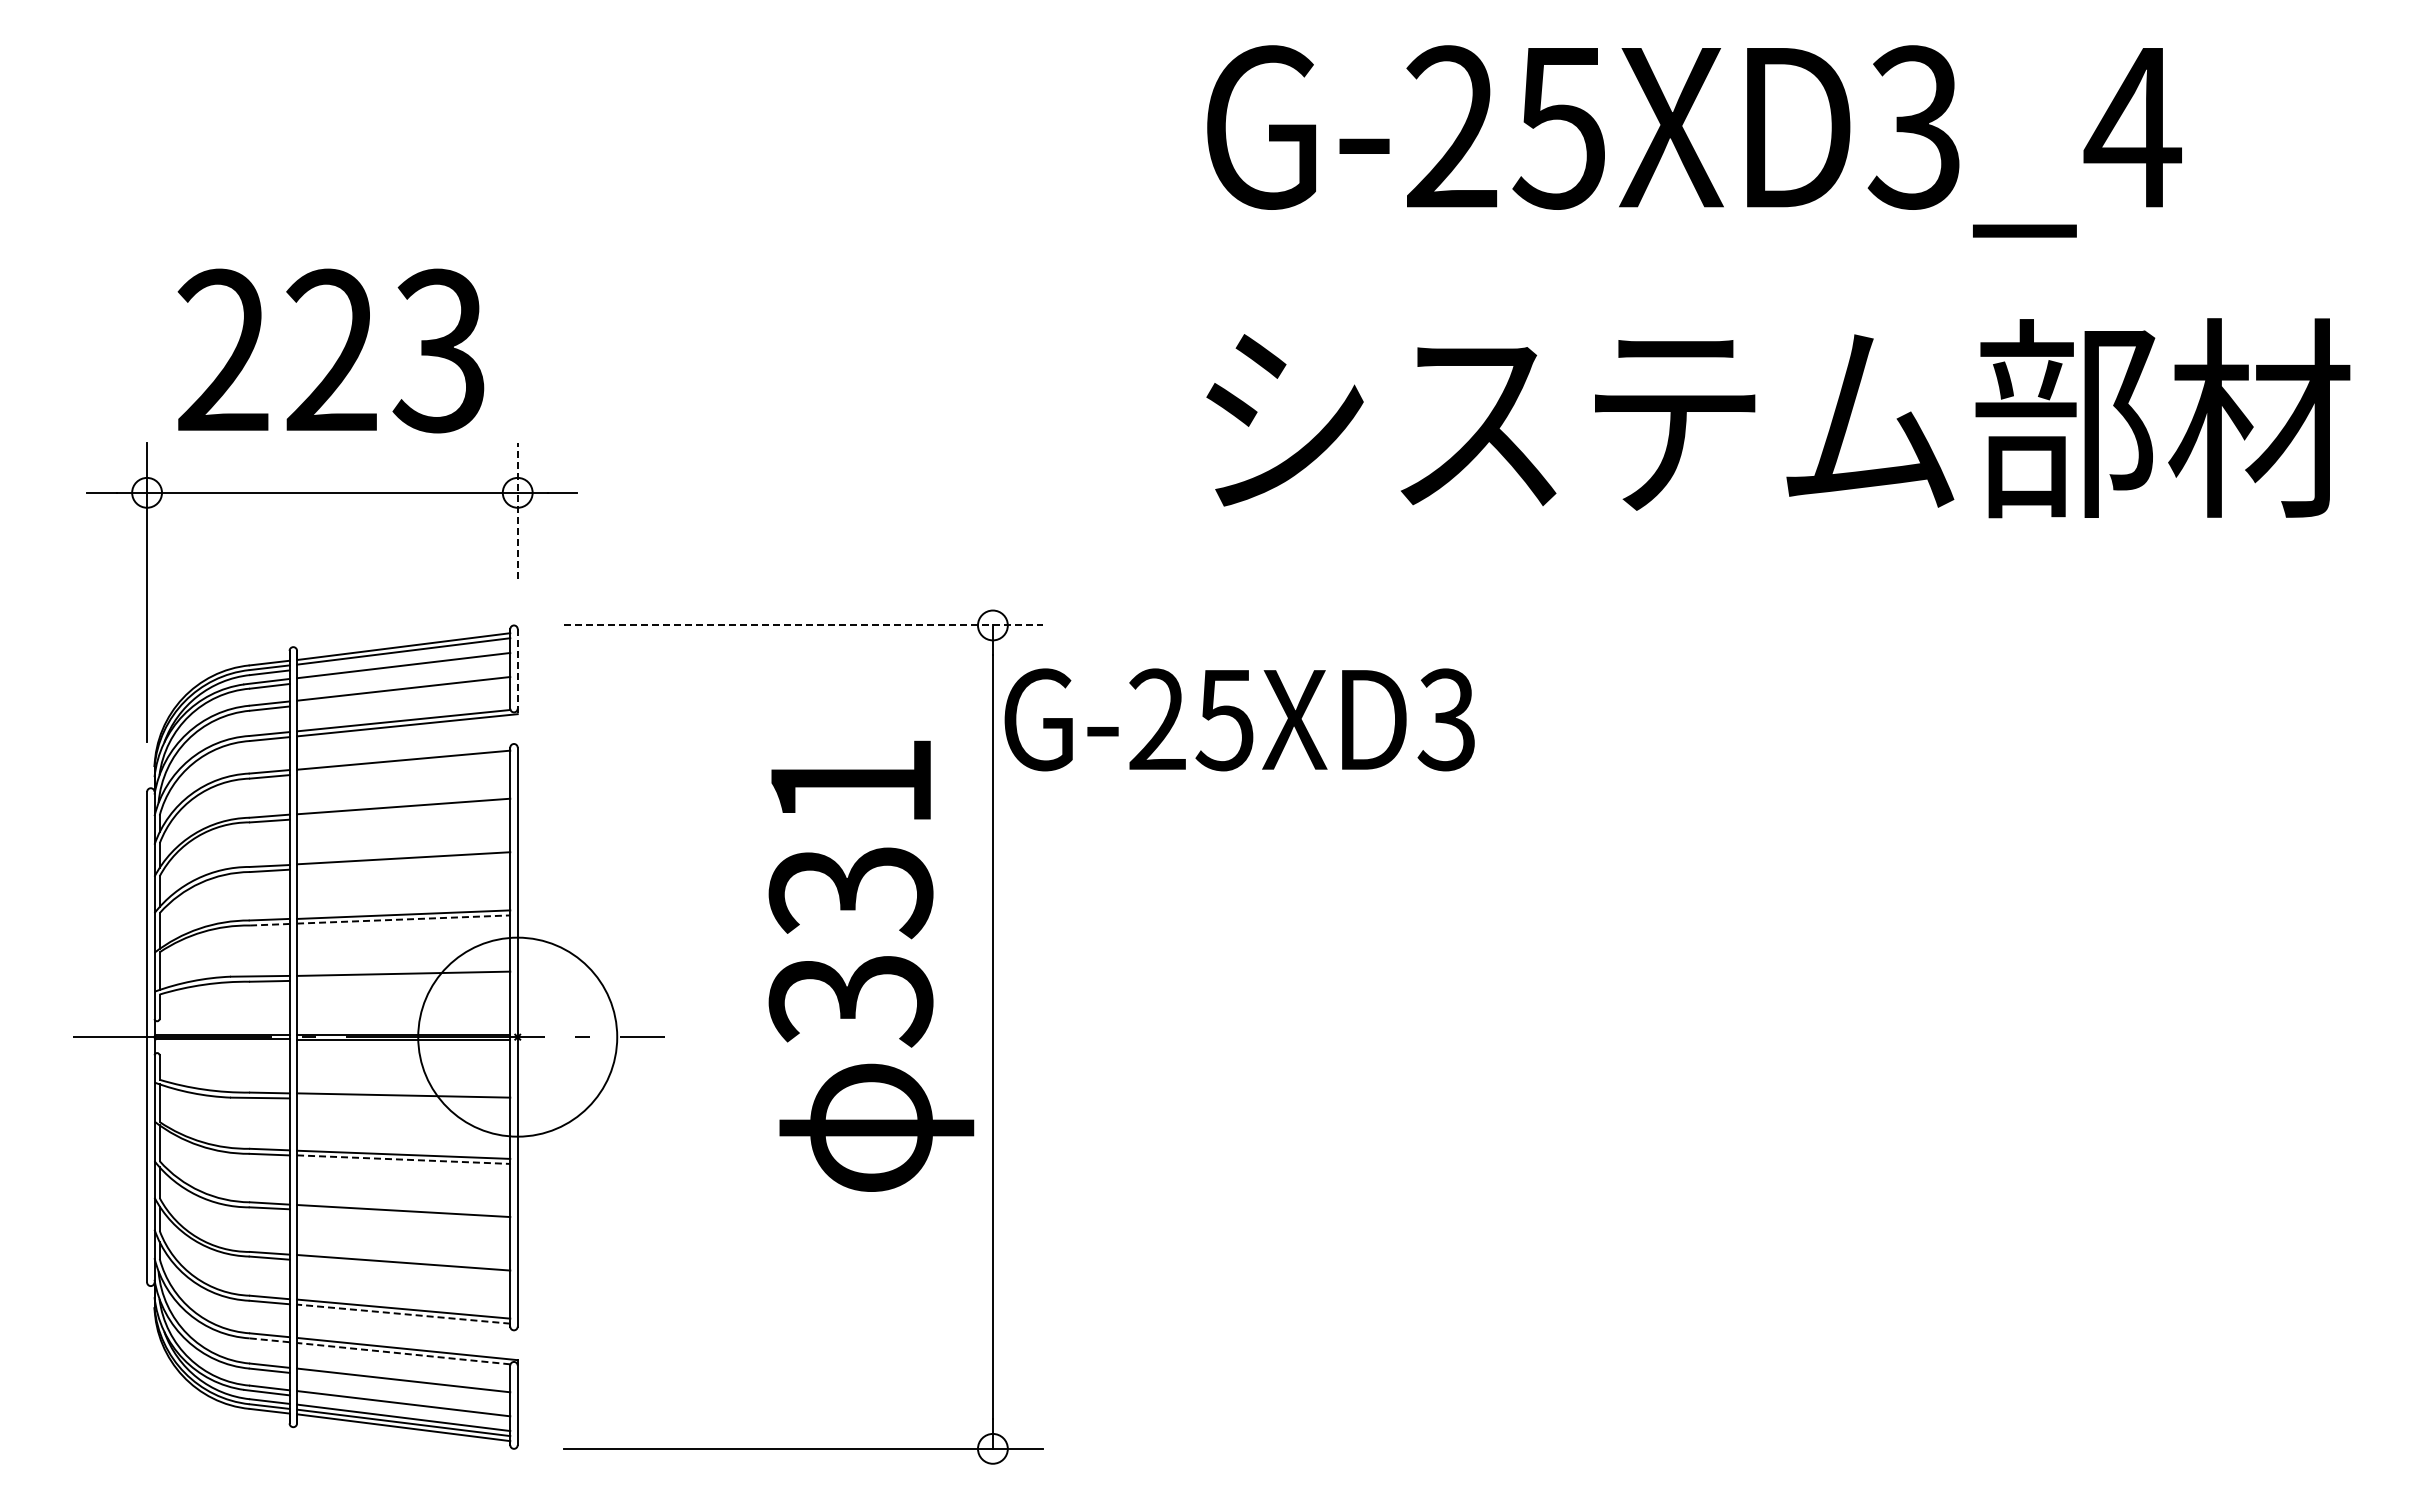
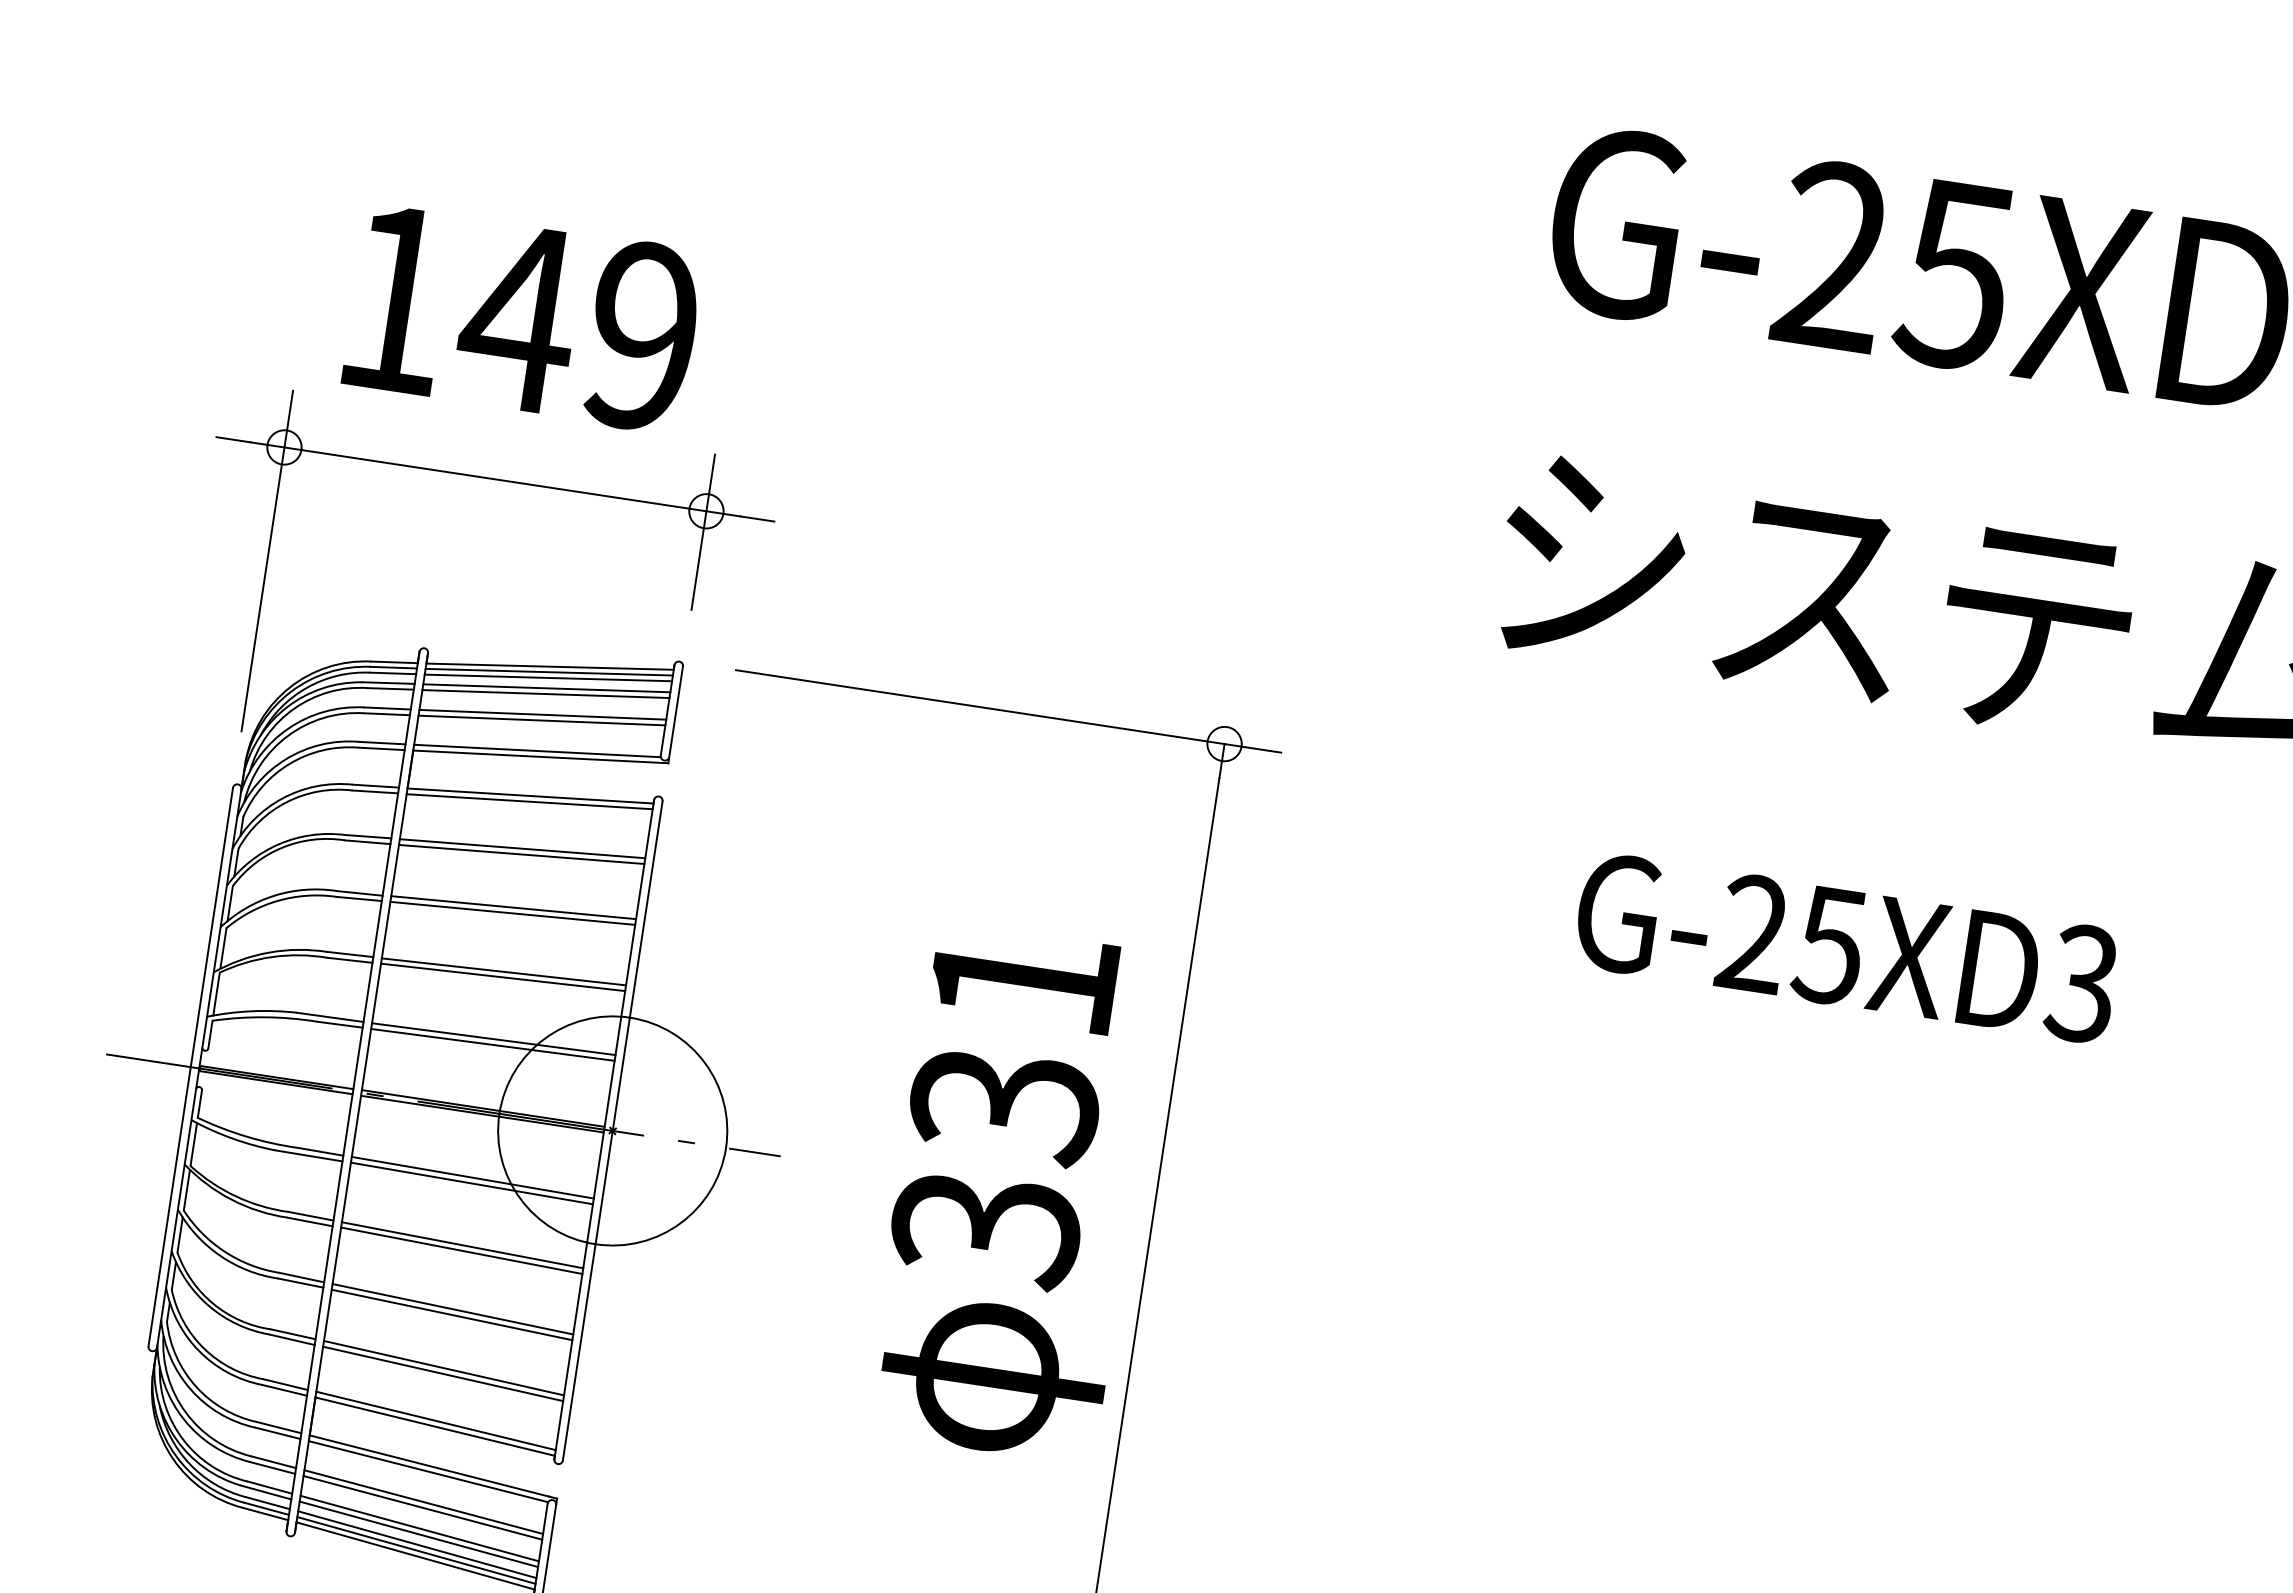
text: (330, 350) -> (517, 316), 223 -> 149
line: (517, 510) -> (703, 531), dashed -> solid
line: (803, 625) -> (1008, 711), dashed -> solid
line: (403, 656) -> (548, 677), added
line: (403, 670) -> (545, 693), added
line: (517, 672) -> (675, 715), dashed -> solid
line: (403, 693) -> (541, 720), added
text: (1239, 719) -> (1846, 947), moved
line: (403, 764) -> (529, 800), added
line: (403, 811) -> (521, 854), added
line: (403, 863) -> (512, 913), added
line: (403, 919) -> (502, 977), dashed -> solid
line: (269, 924) -> (349, 959), dashed -> solid
text: (871, 965) -> (1015, 1192), moved
line: (403, 978) -> (492, 1044), added
line: (403, 1100) -> (471, 1183), added
line: (403, 1159) -> (461, 1250), dashed -> solid
line: (403, 1216) -> (451, 1315), added
line: (403, 1267) -> (443, 1373), added
line: (403, 1314) -> (434, 1427), dashed -> solid
line: (269, 1340) -> (277, 1433), dashed -> solid
line: (403, 1353) -> (428, 1471), dashed -> solid
line: (403, 1385) -> (422, 1507), added
line: (403, 1408) -> (418, 1534), added

